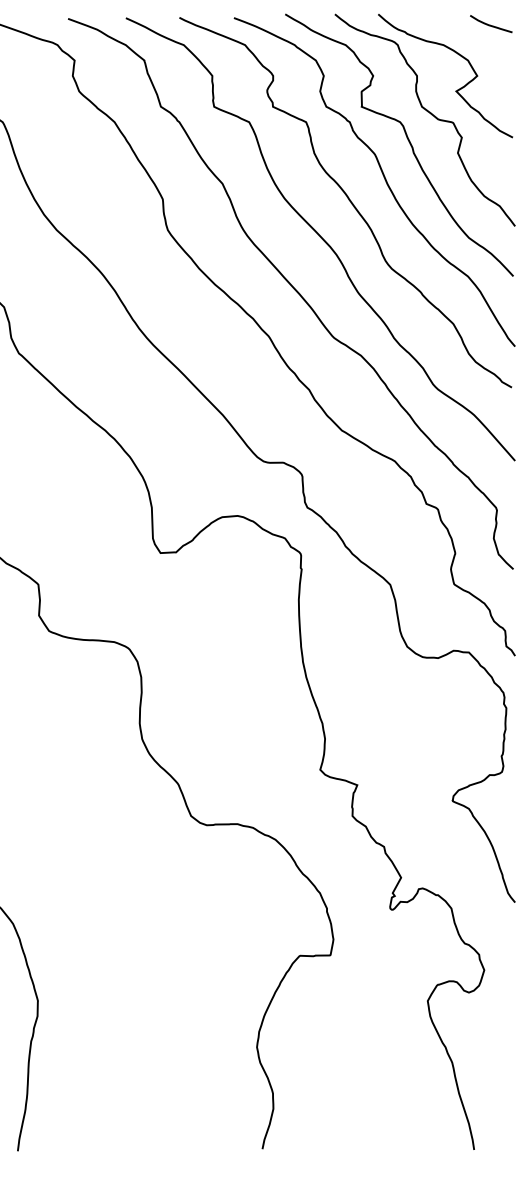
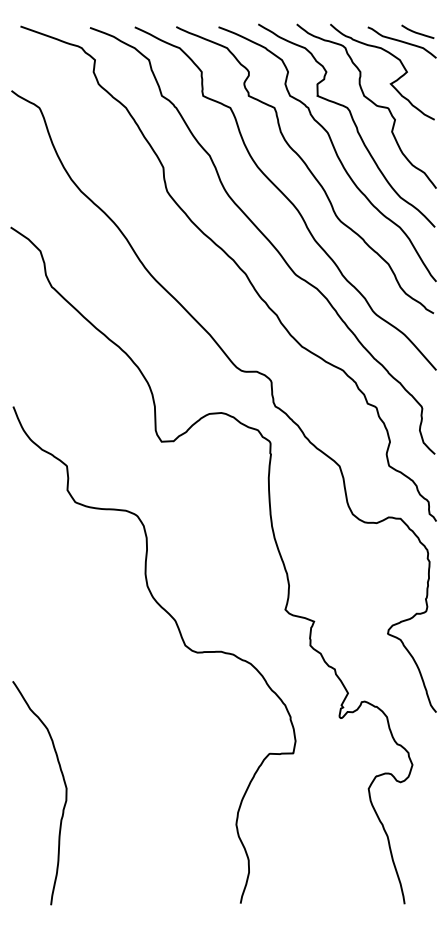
curve: (470, 37) -> (401, 42), added

